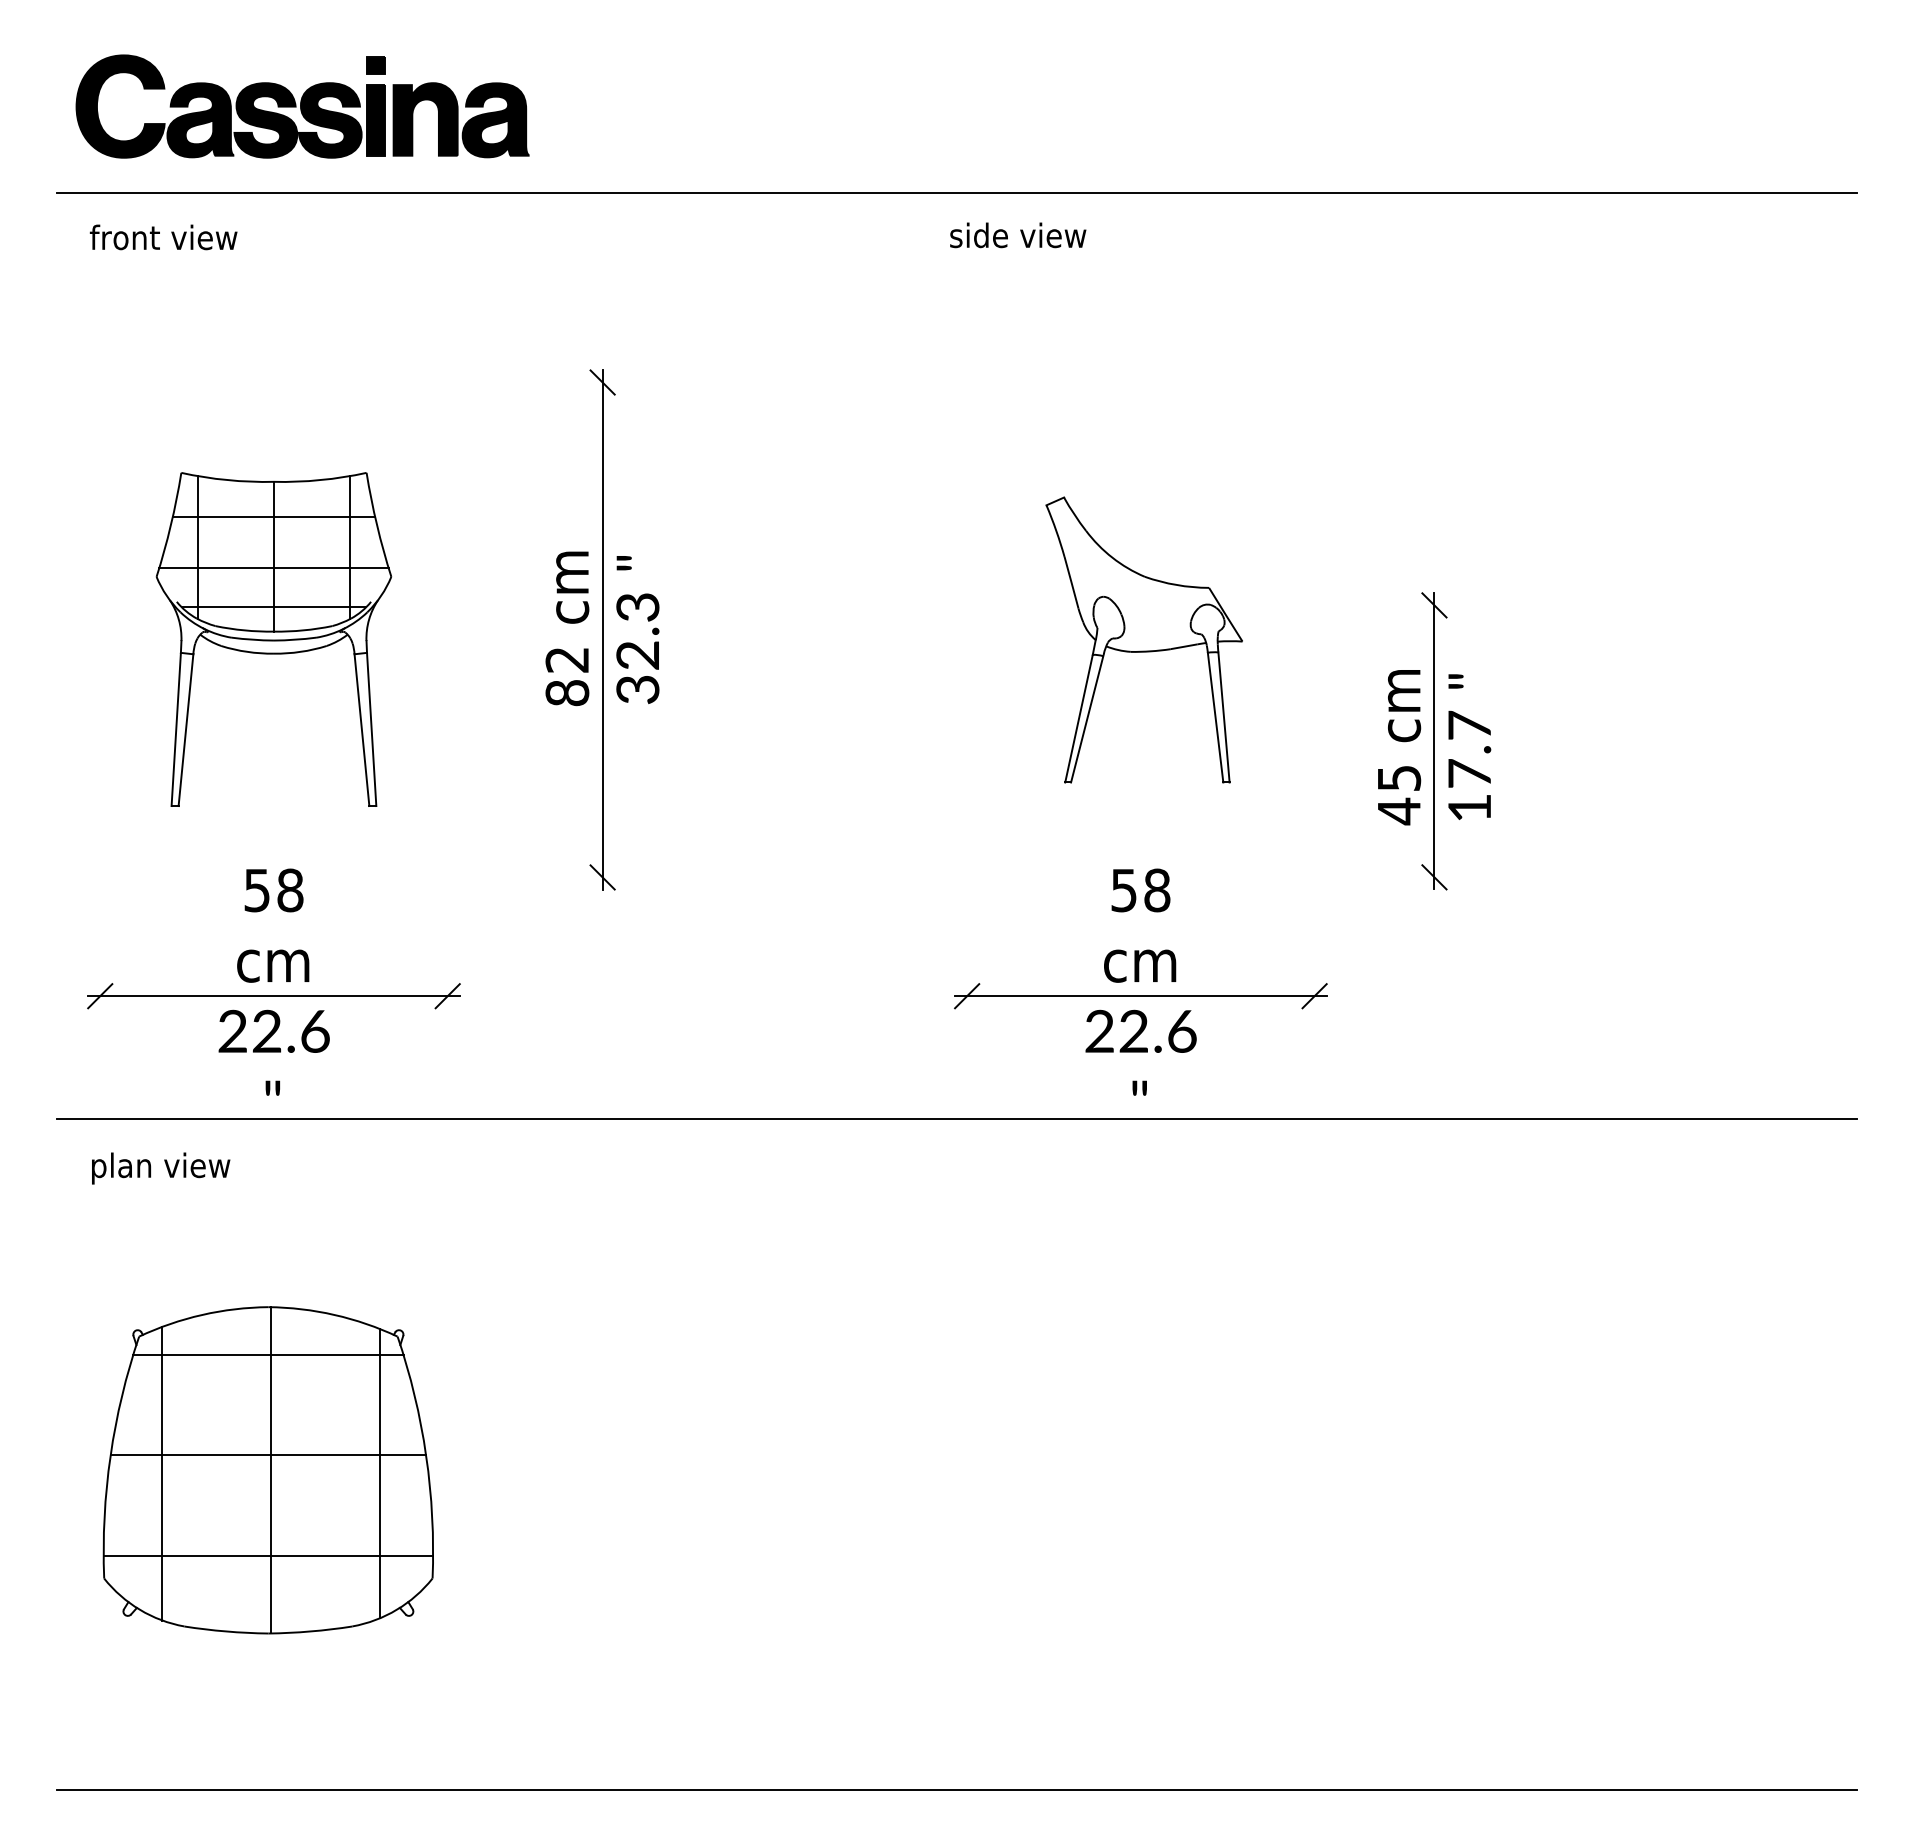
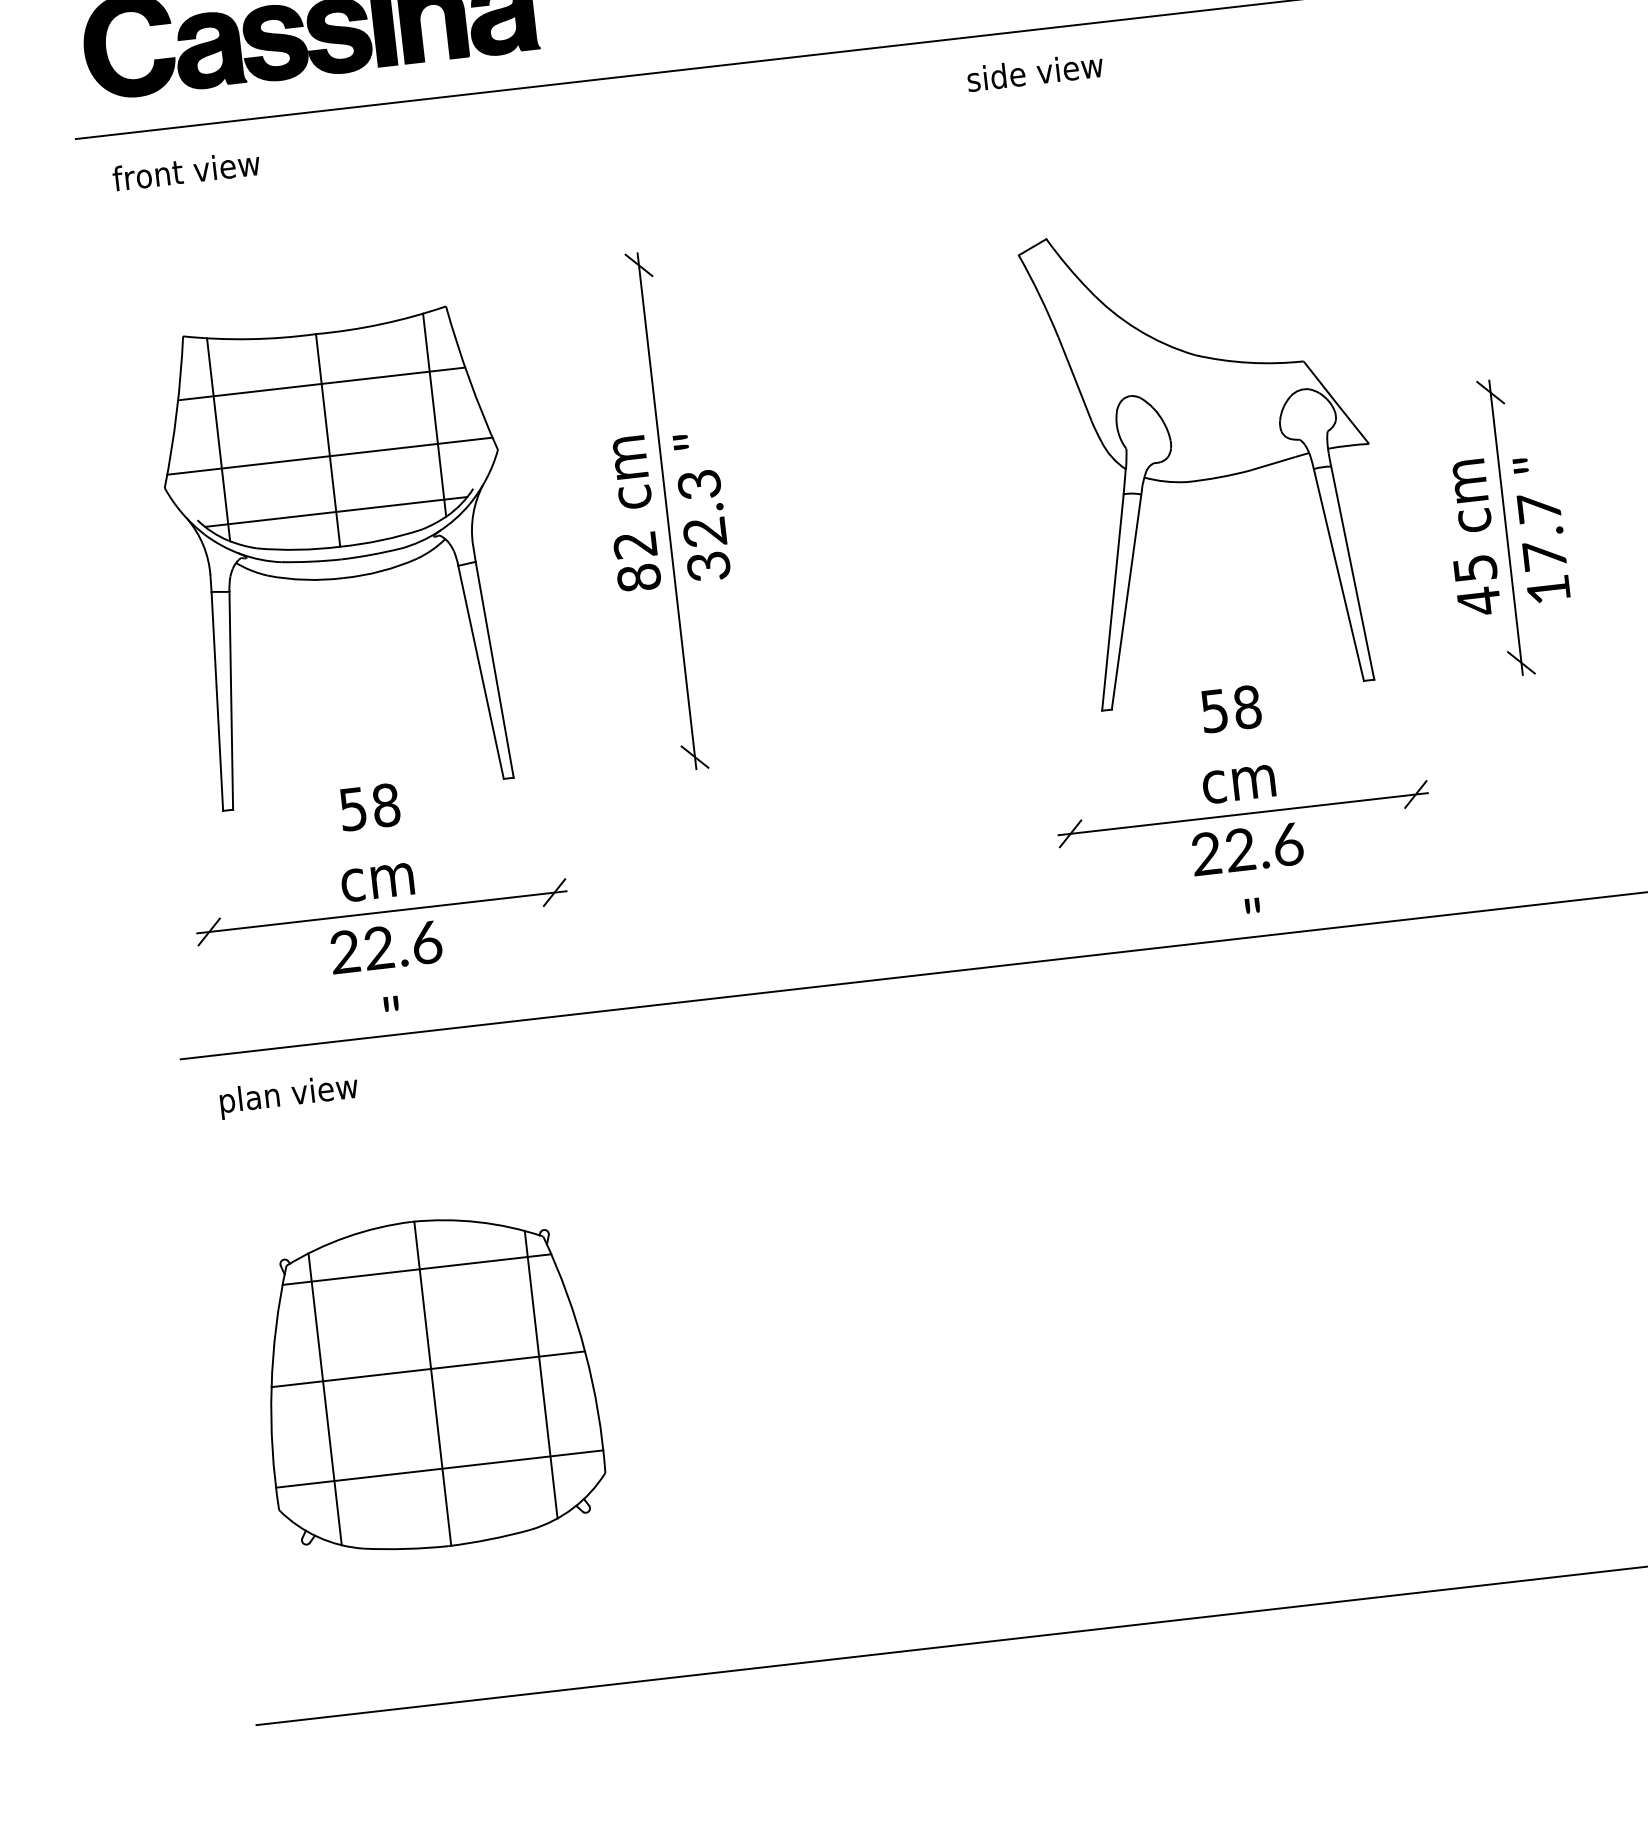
part: (273, 639) -> (341, 557), size x1.43
part: (1144, 639) -> (1206, 459), size x1.67

